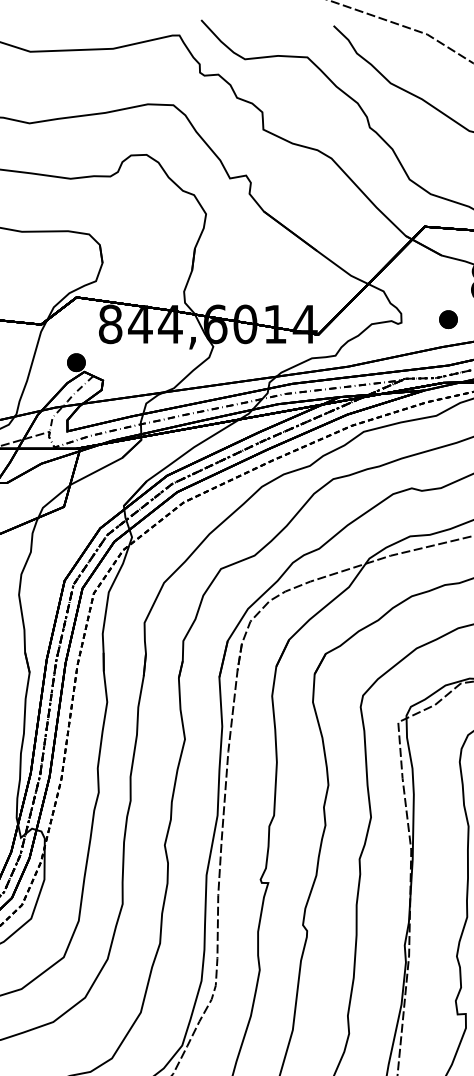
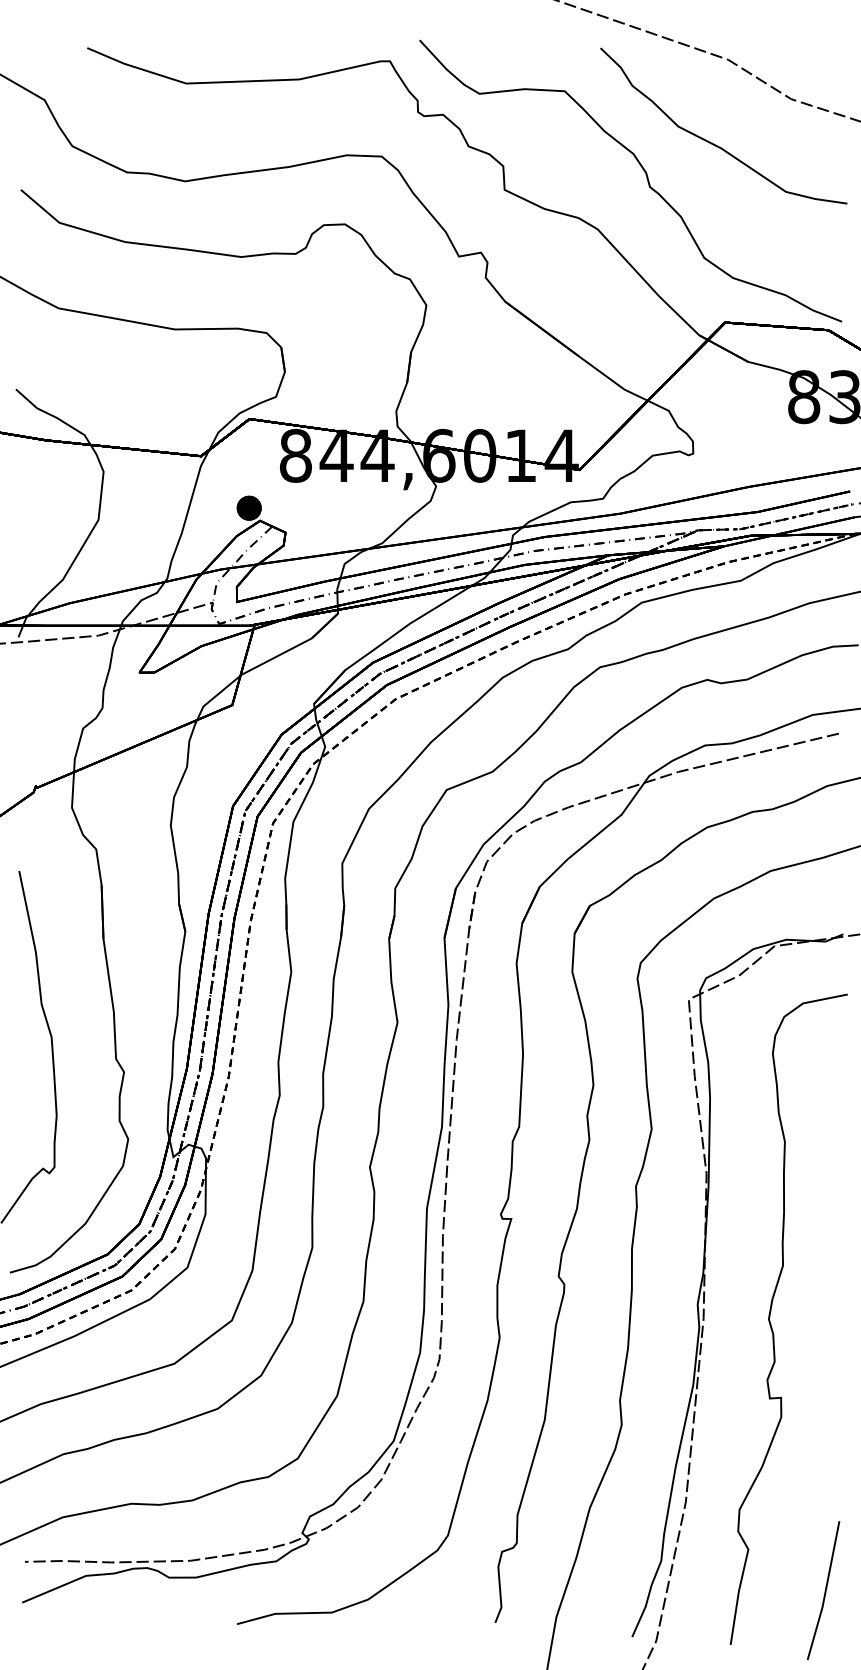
part: (448, 319) -> (757, 449), removed

